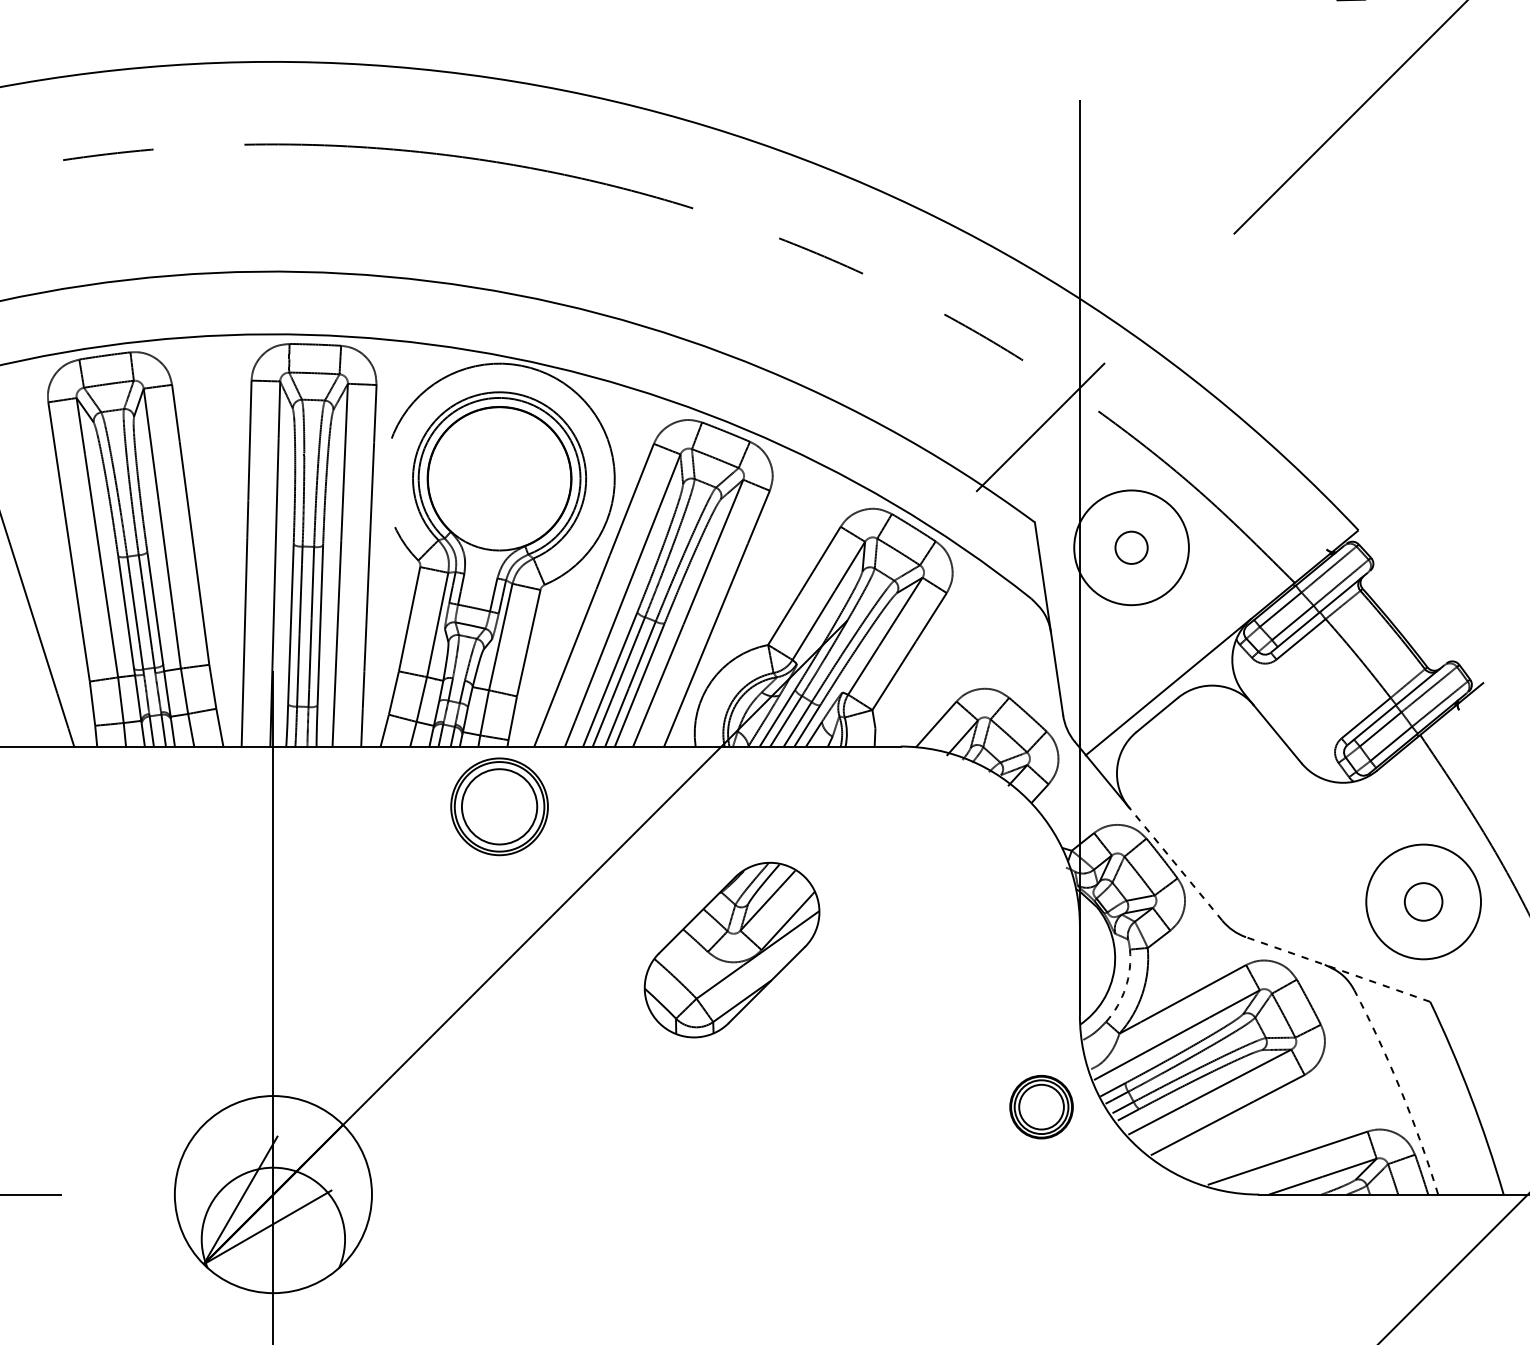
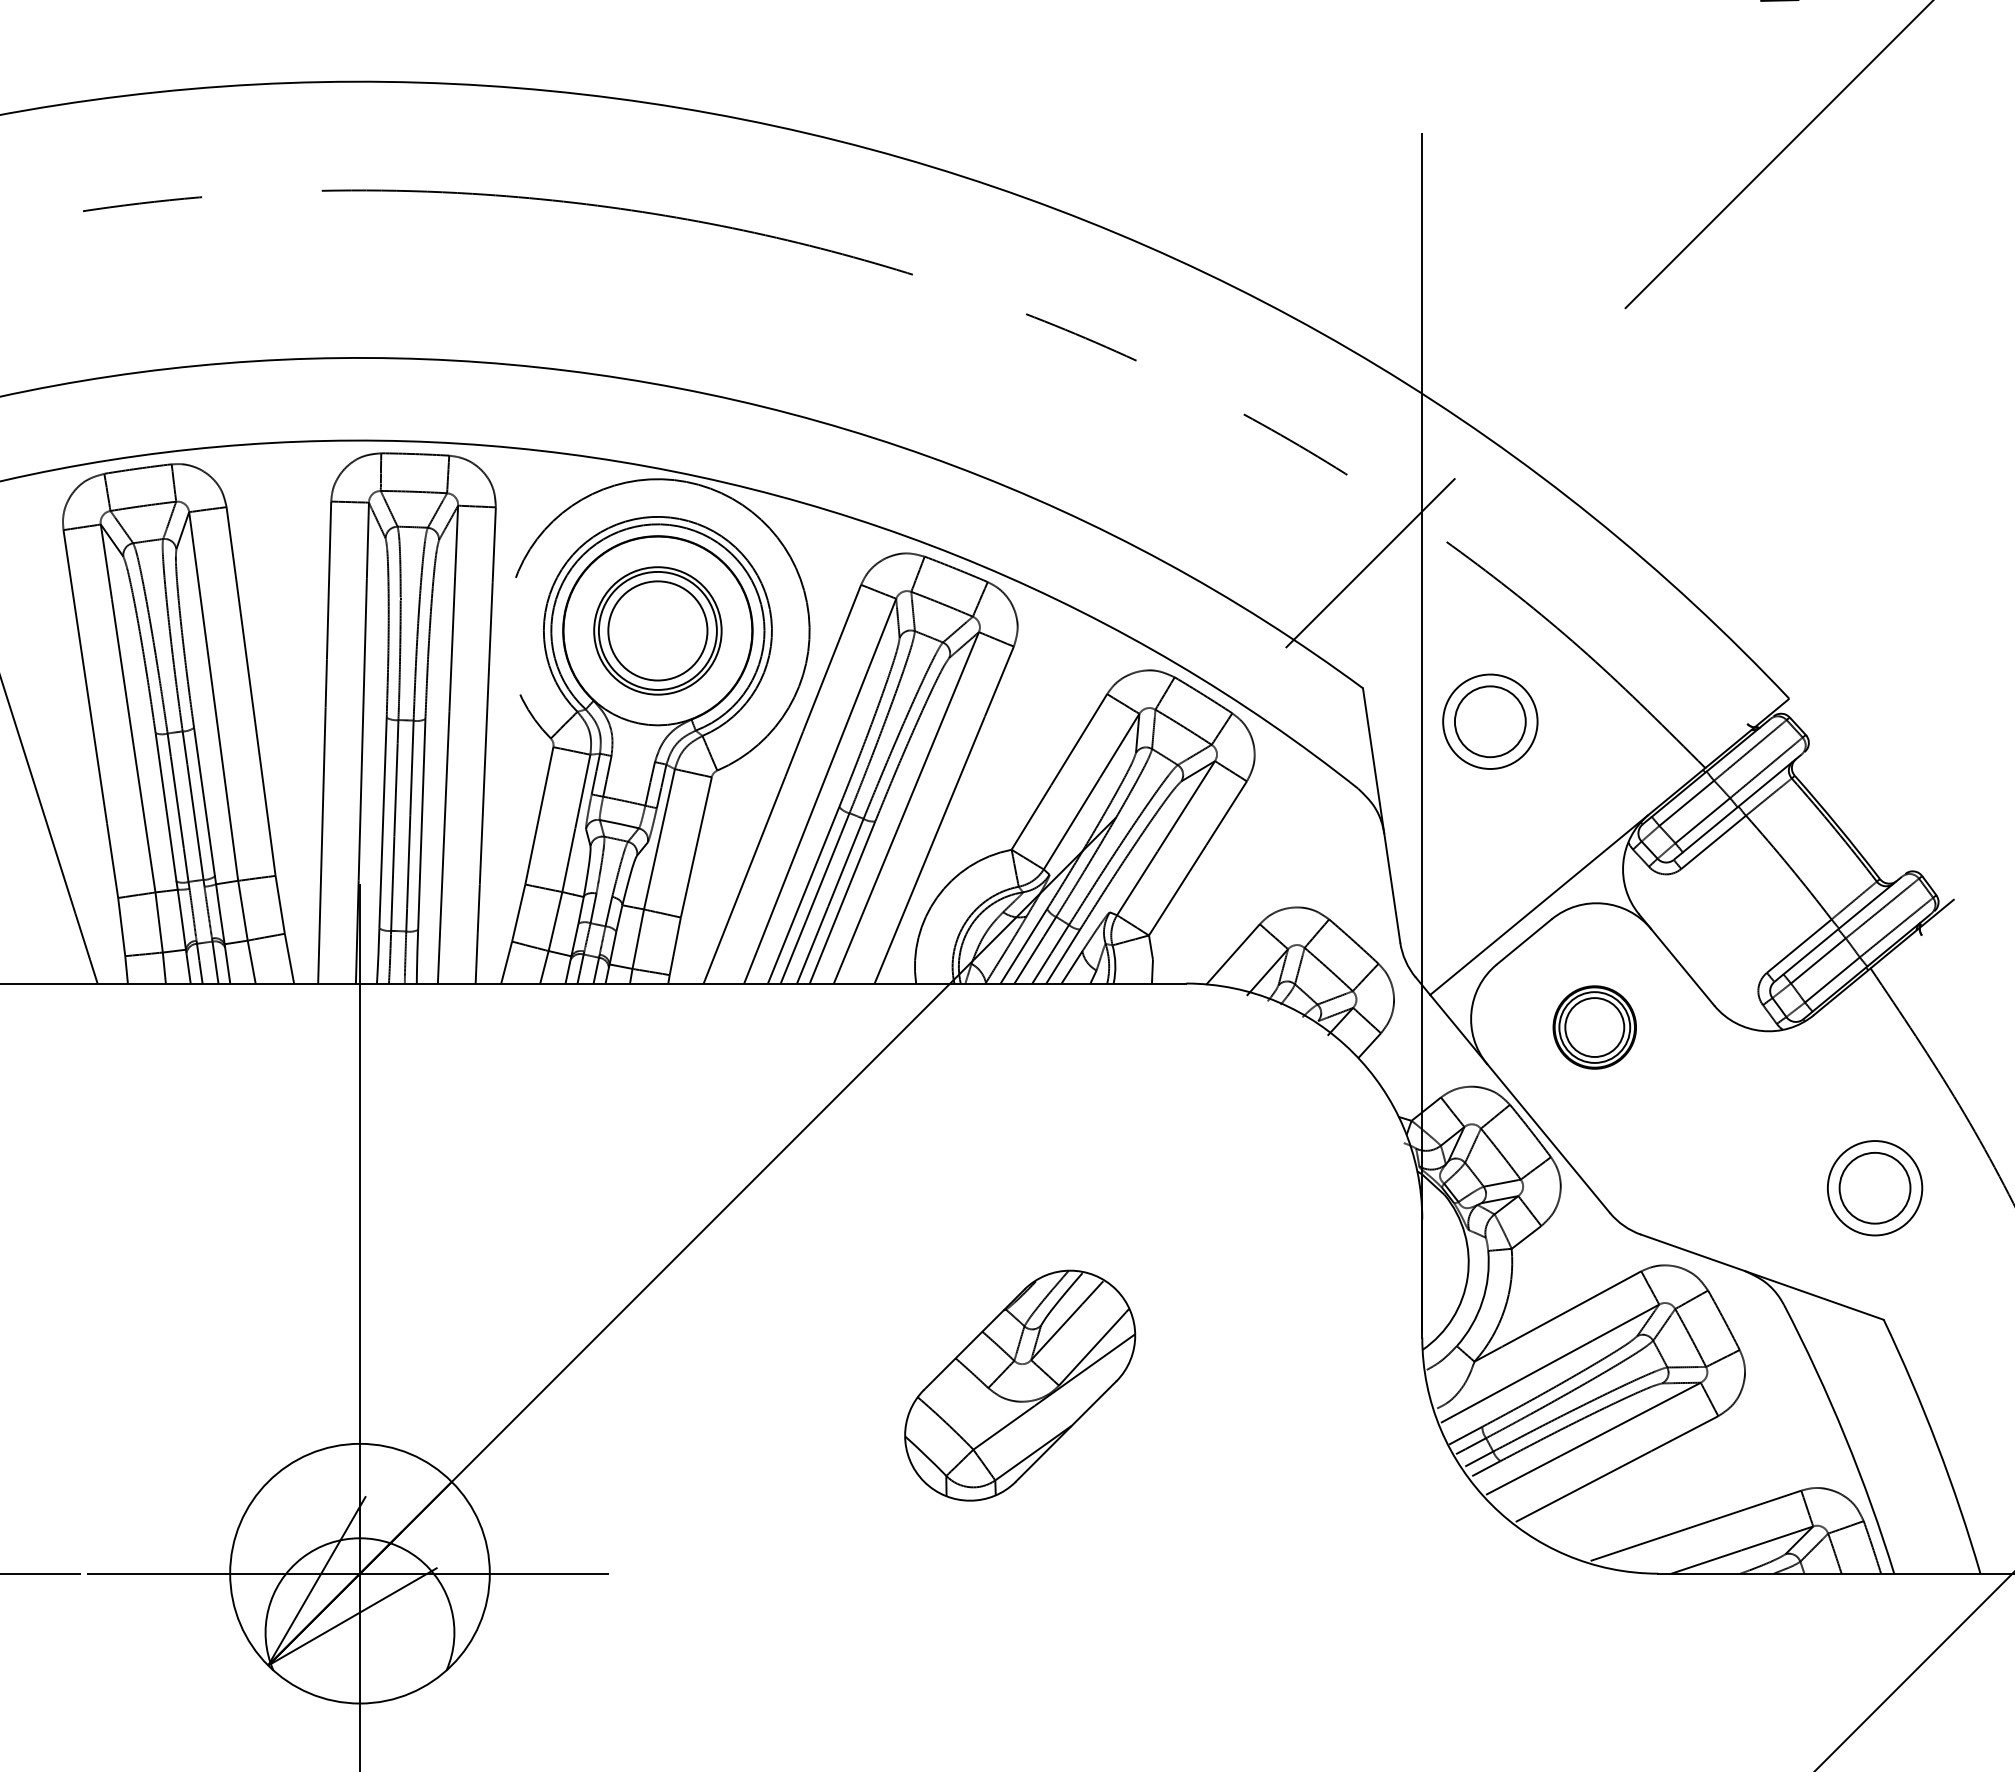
circle: (1130, 547) -> (1489, 721), size x1.67
circle: (1131, 547) -> (1490, 721), size x0.62
part: (499, 806) -> (657, 630), moved
line: (1175, 864) -> (1548, 1138), dashed -> solid
circle: (1423, 901) -> (1874, 1187), size x1.43
circle: (1423, 902) -> (1874, 1188), size x0.62
part: (732, 949) -> (1020, 1385), moved
line: (1338, 969) -> (1762, 1277), dashed -> solid
arc: (1125, 987) -> (1482, 1301), dashed -> solid
arc: (1401, 1090) -> (1845, 1436), dashed -> solid
part: (1041, 1107) -> (1594, 1027), moved
line: (263, 1194) -> (347, 1573), added

